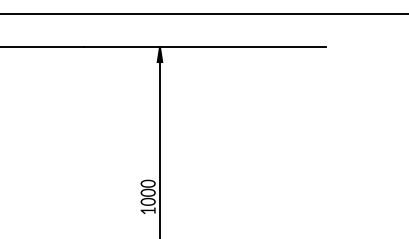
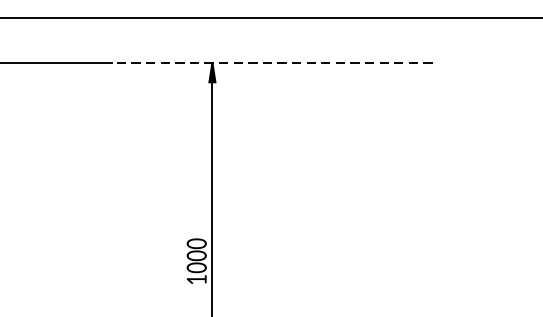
line: (205, 47) -> (272, 62), solid -> dashed

